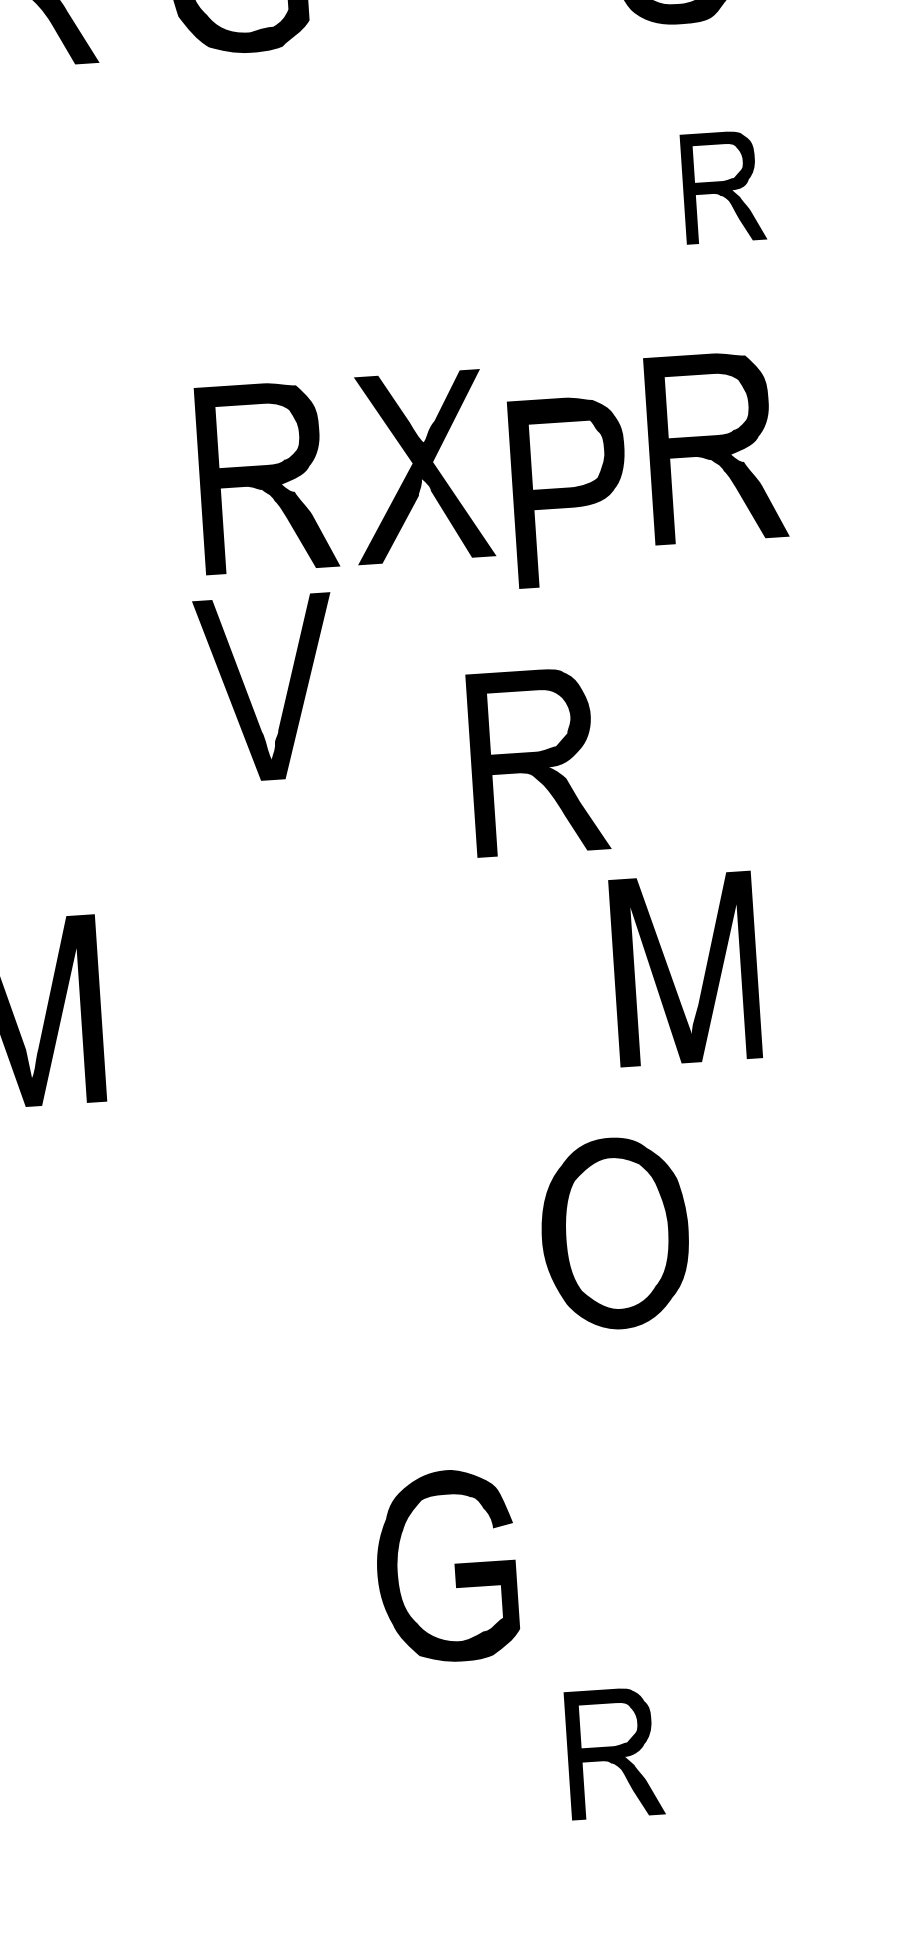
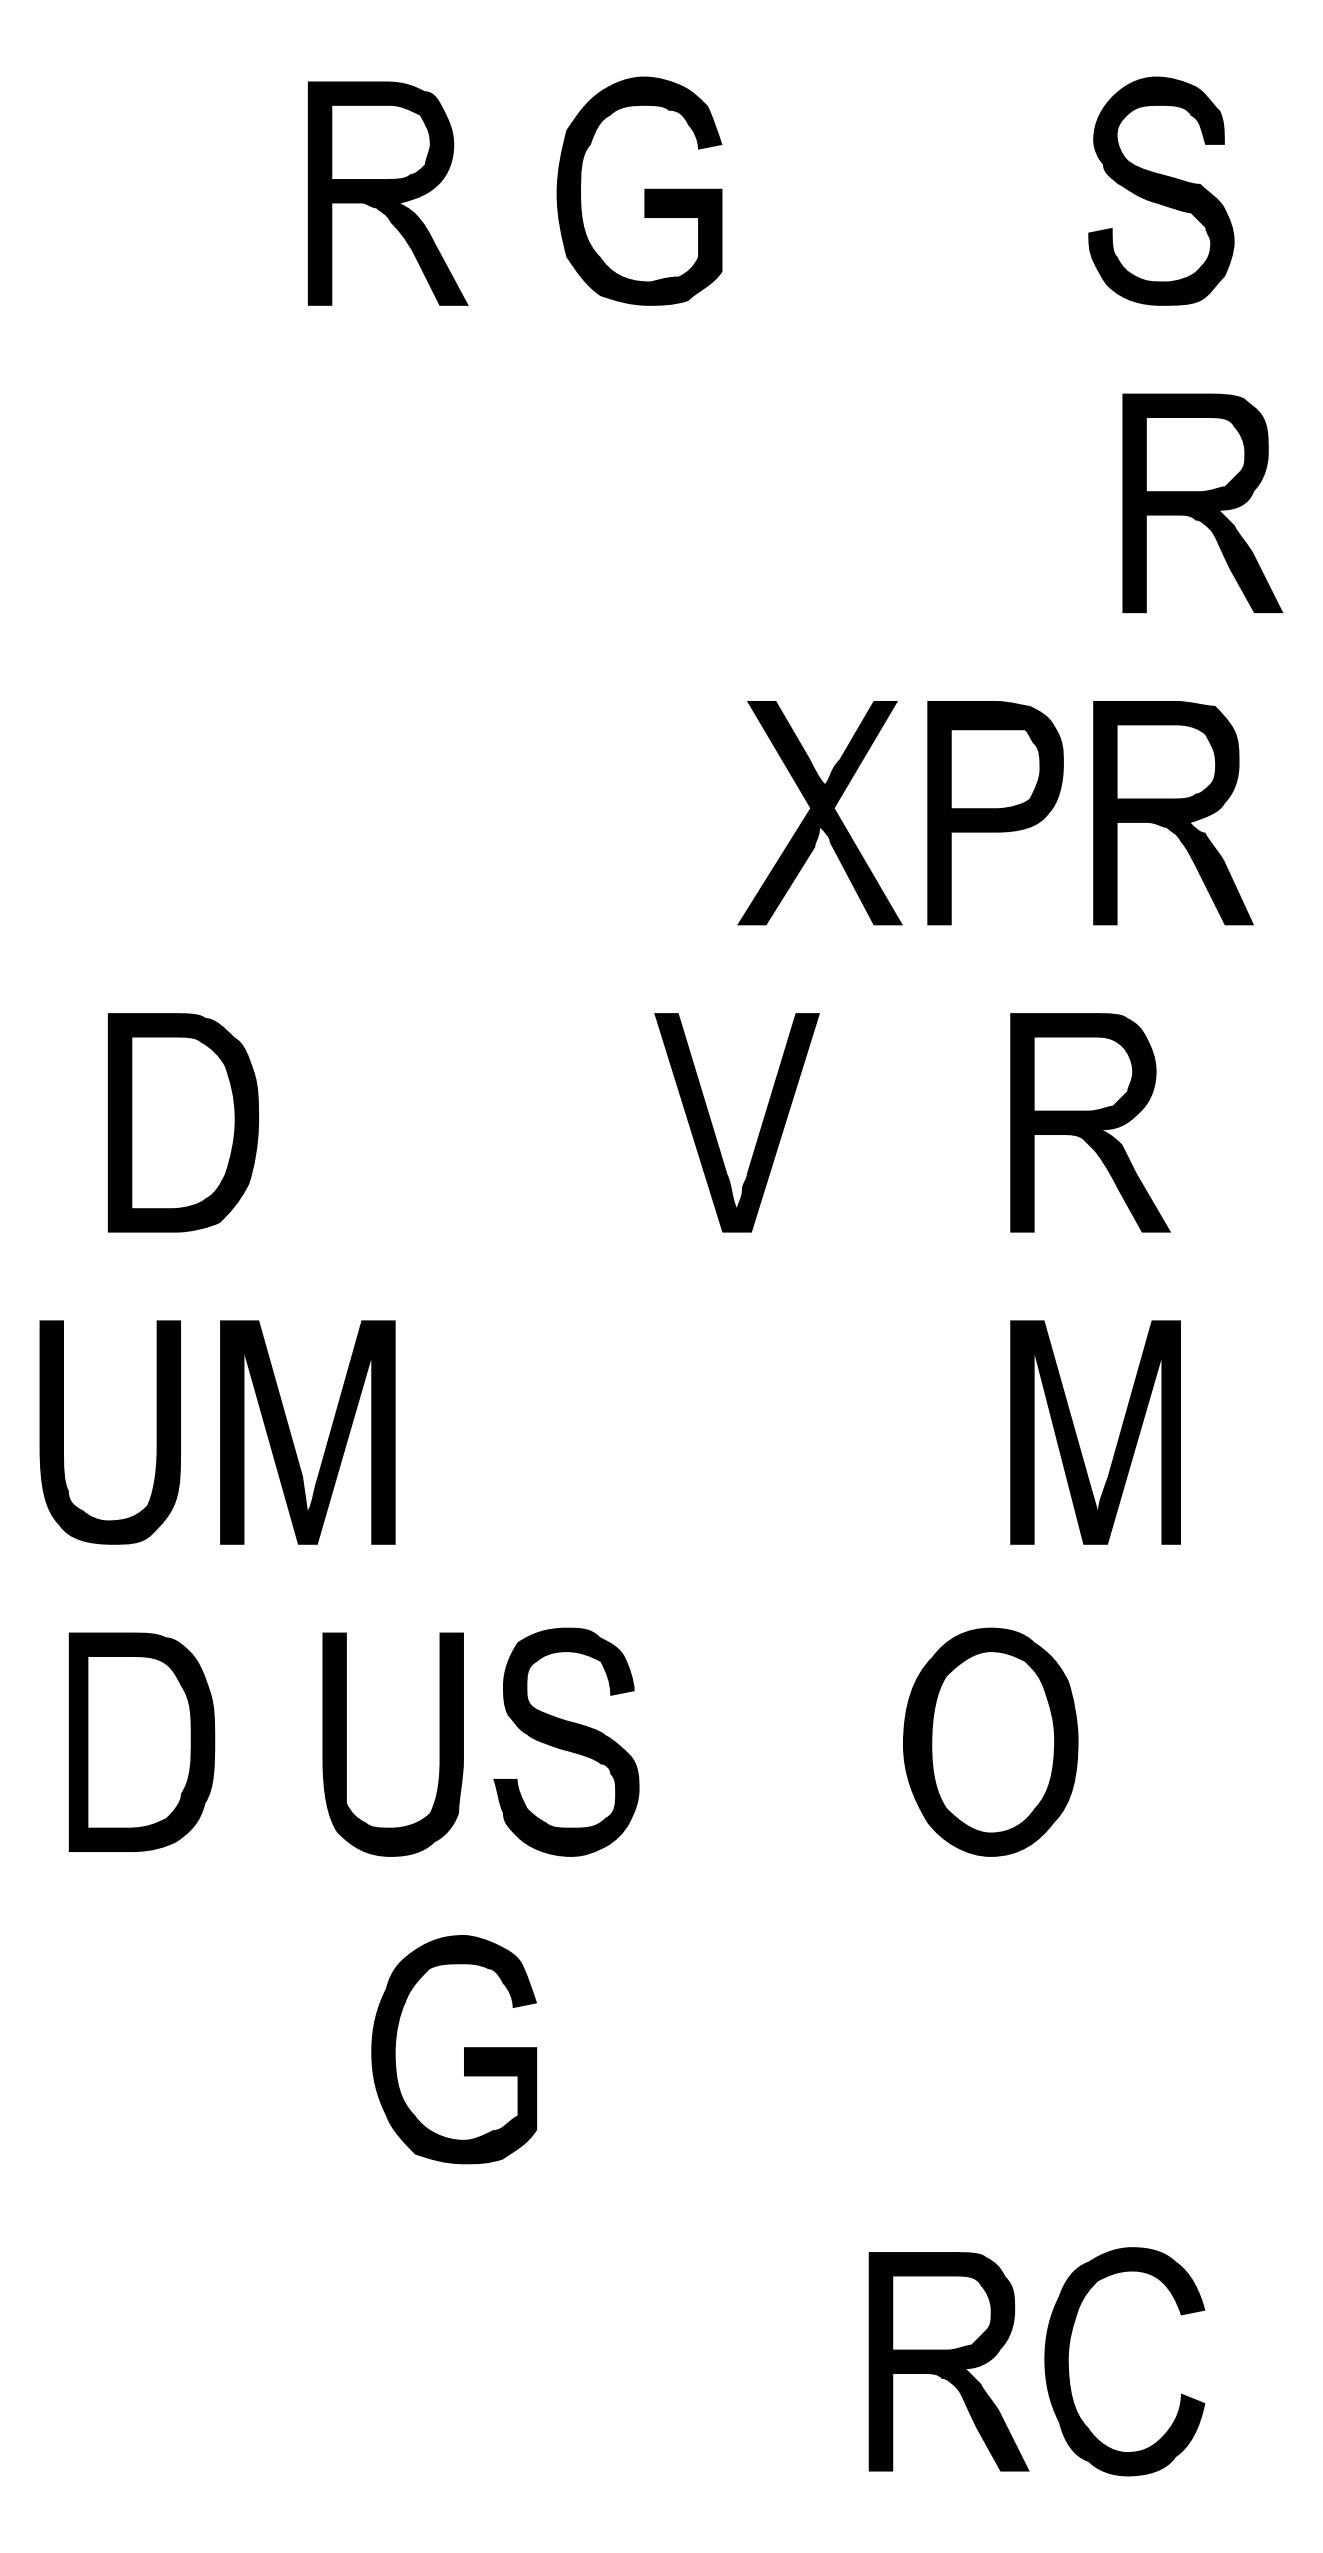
part: (723, 187) -> (1202, 503), size x1.67
part: (267, 477) -> (635, 813), removed
part: (569, 491) -> (995, 813), moved
part: (248, 696) -> (714, 1130), moved
part: (538, 761) -> (1090, 1122), moved
fill: (260, 1256) -> (566, 1741), added
fill: (115, 1268) -> (392, 1744), added
part: (455, 1565) -> (464, 2049), moved
part: (614, 1753) -> (948, 2361), size x1.43
part: (715, 1754) -> (1069, 2371), added

